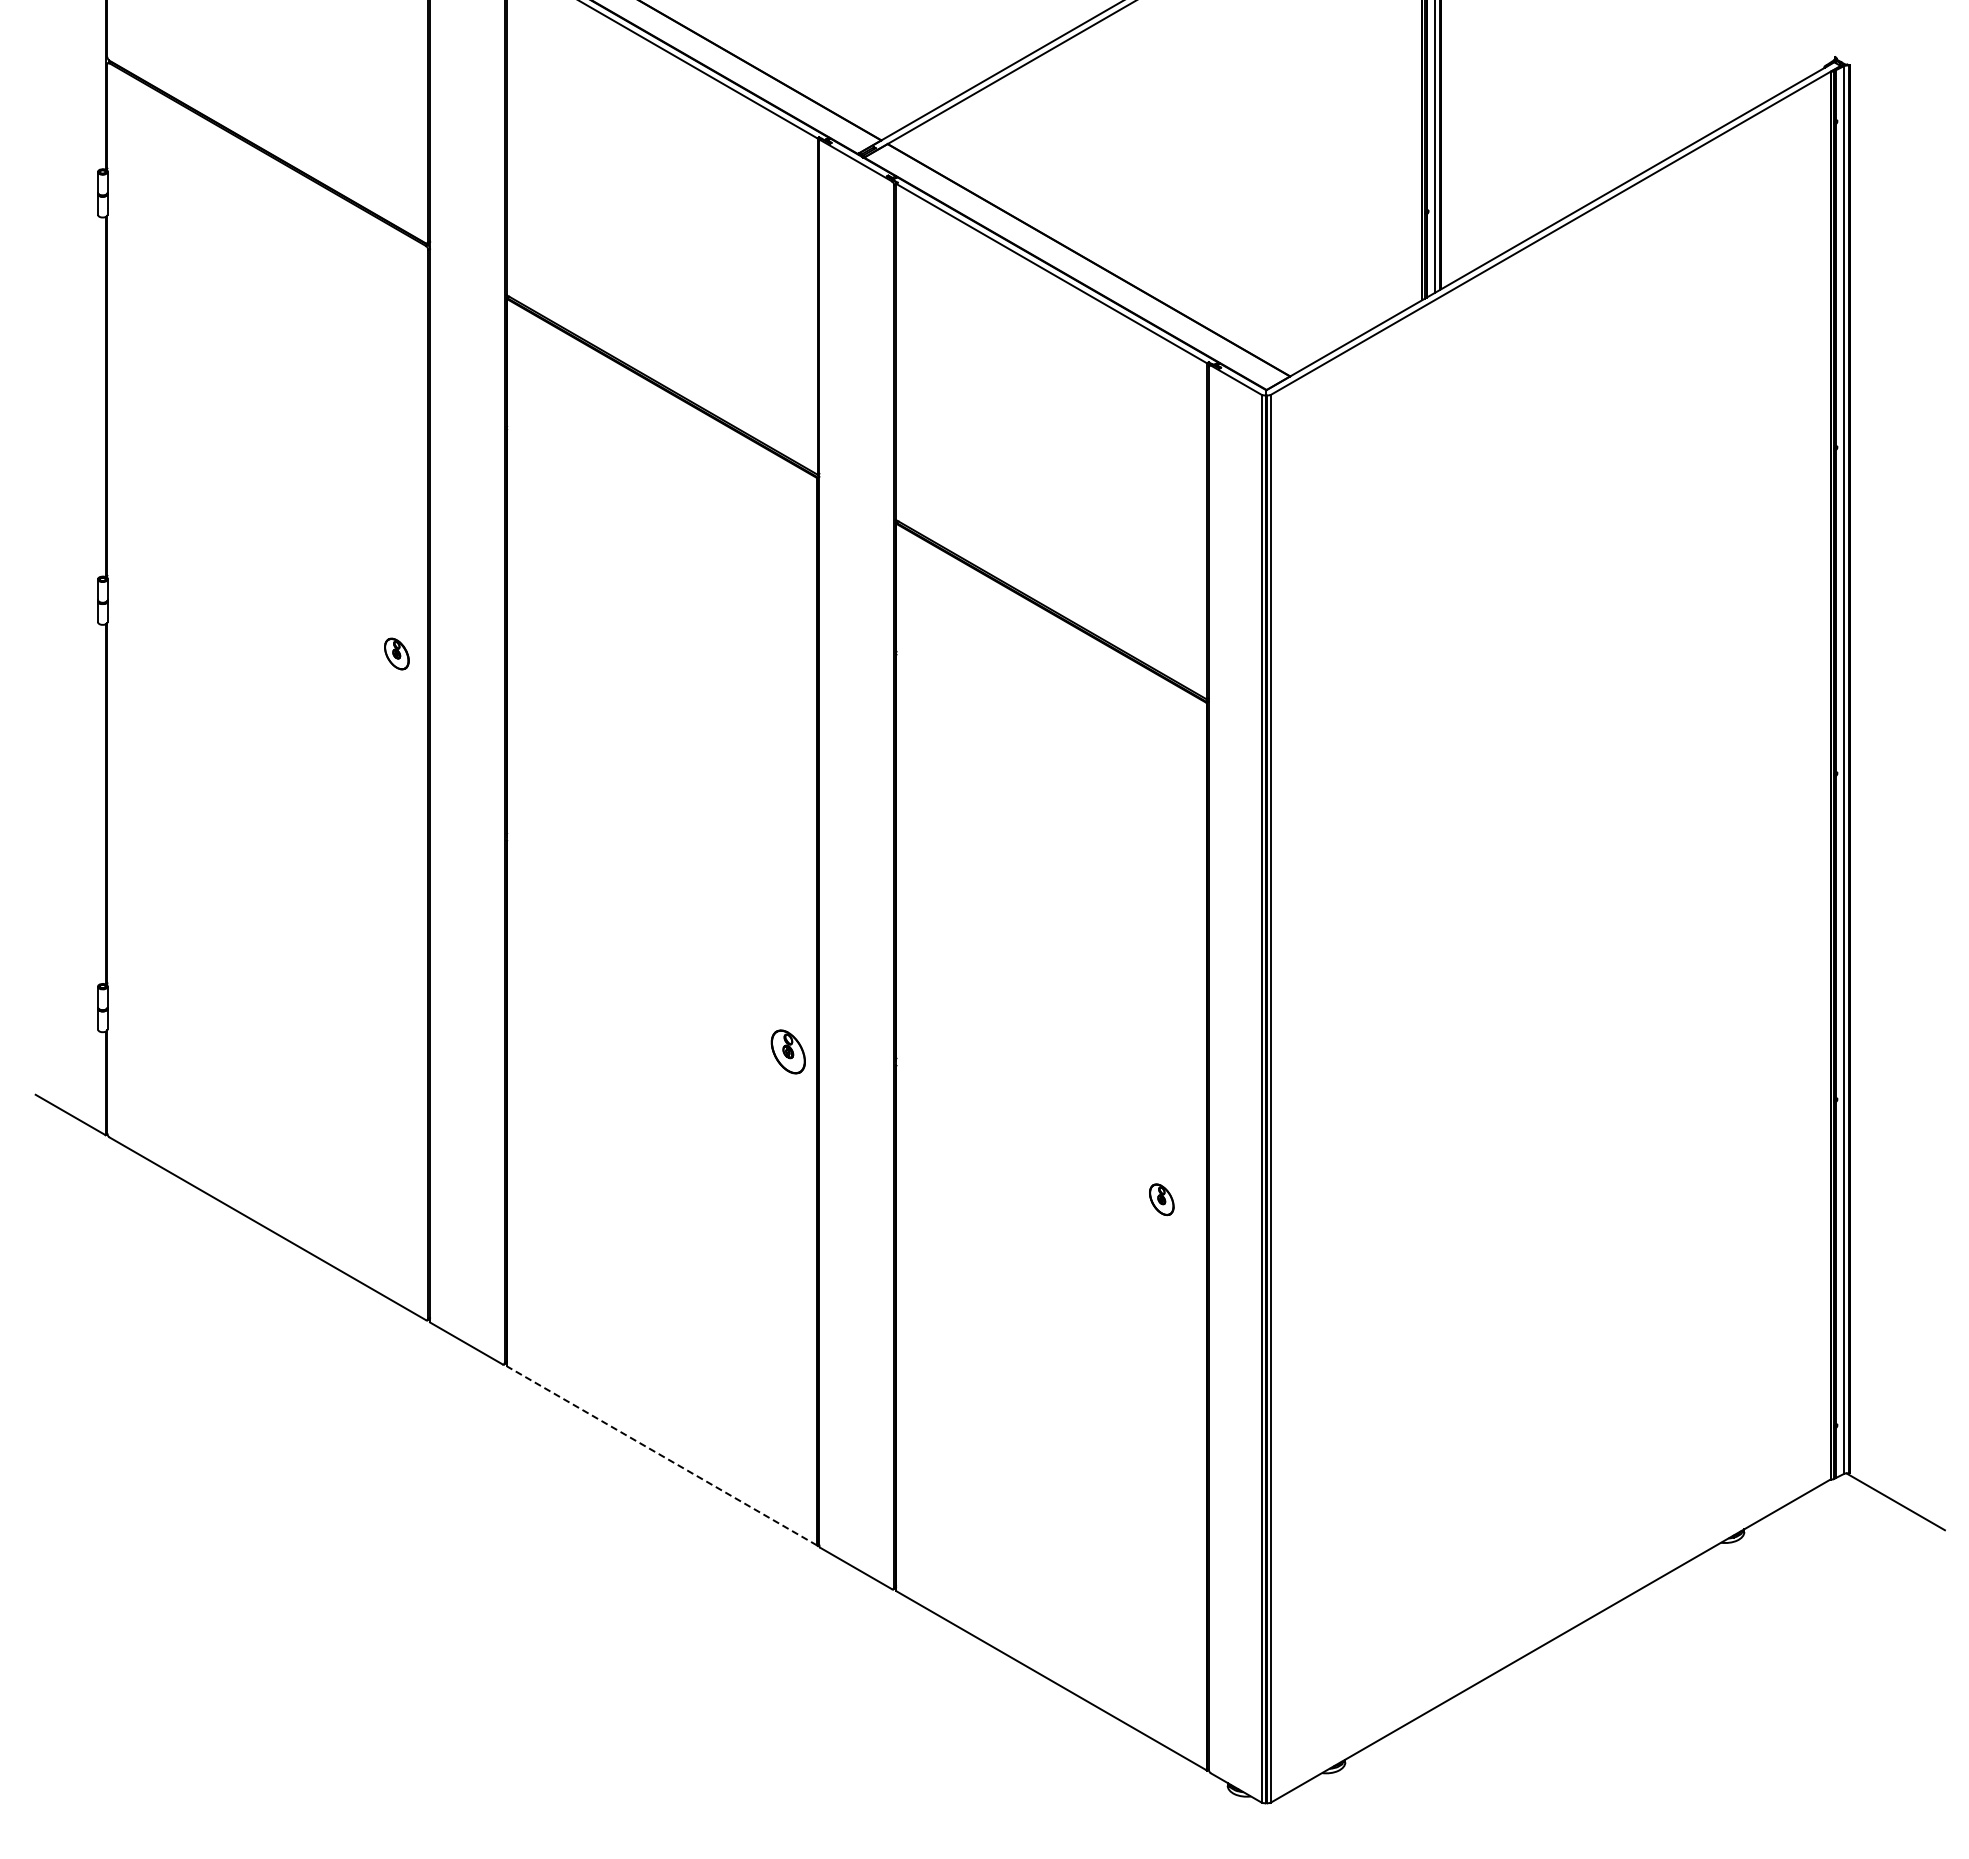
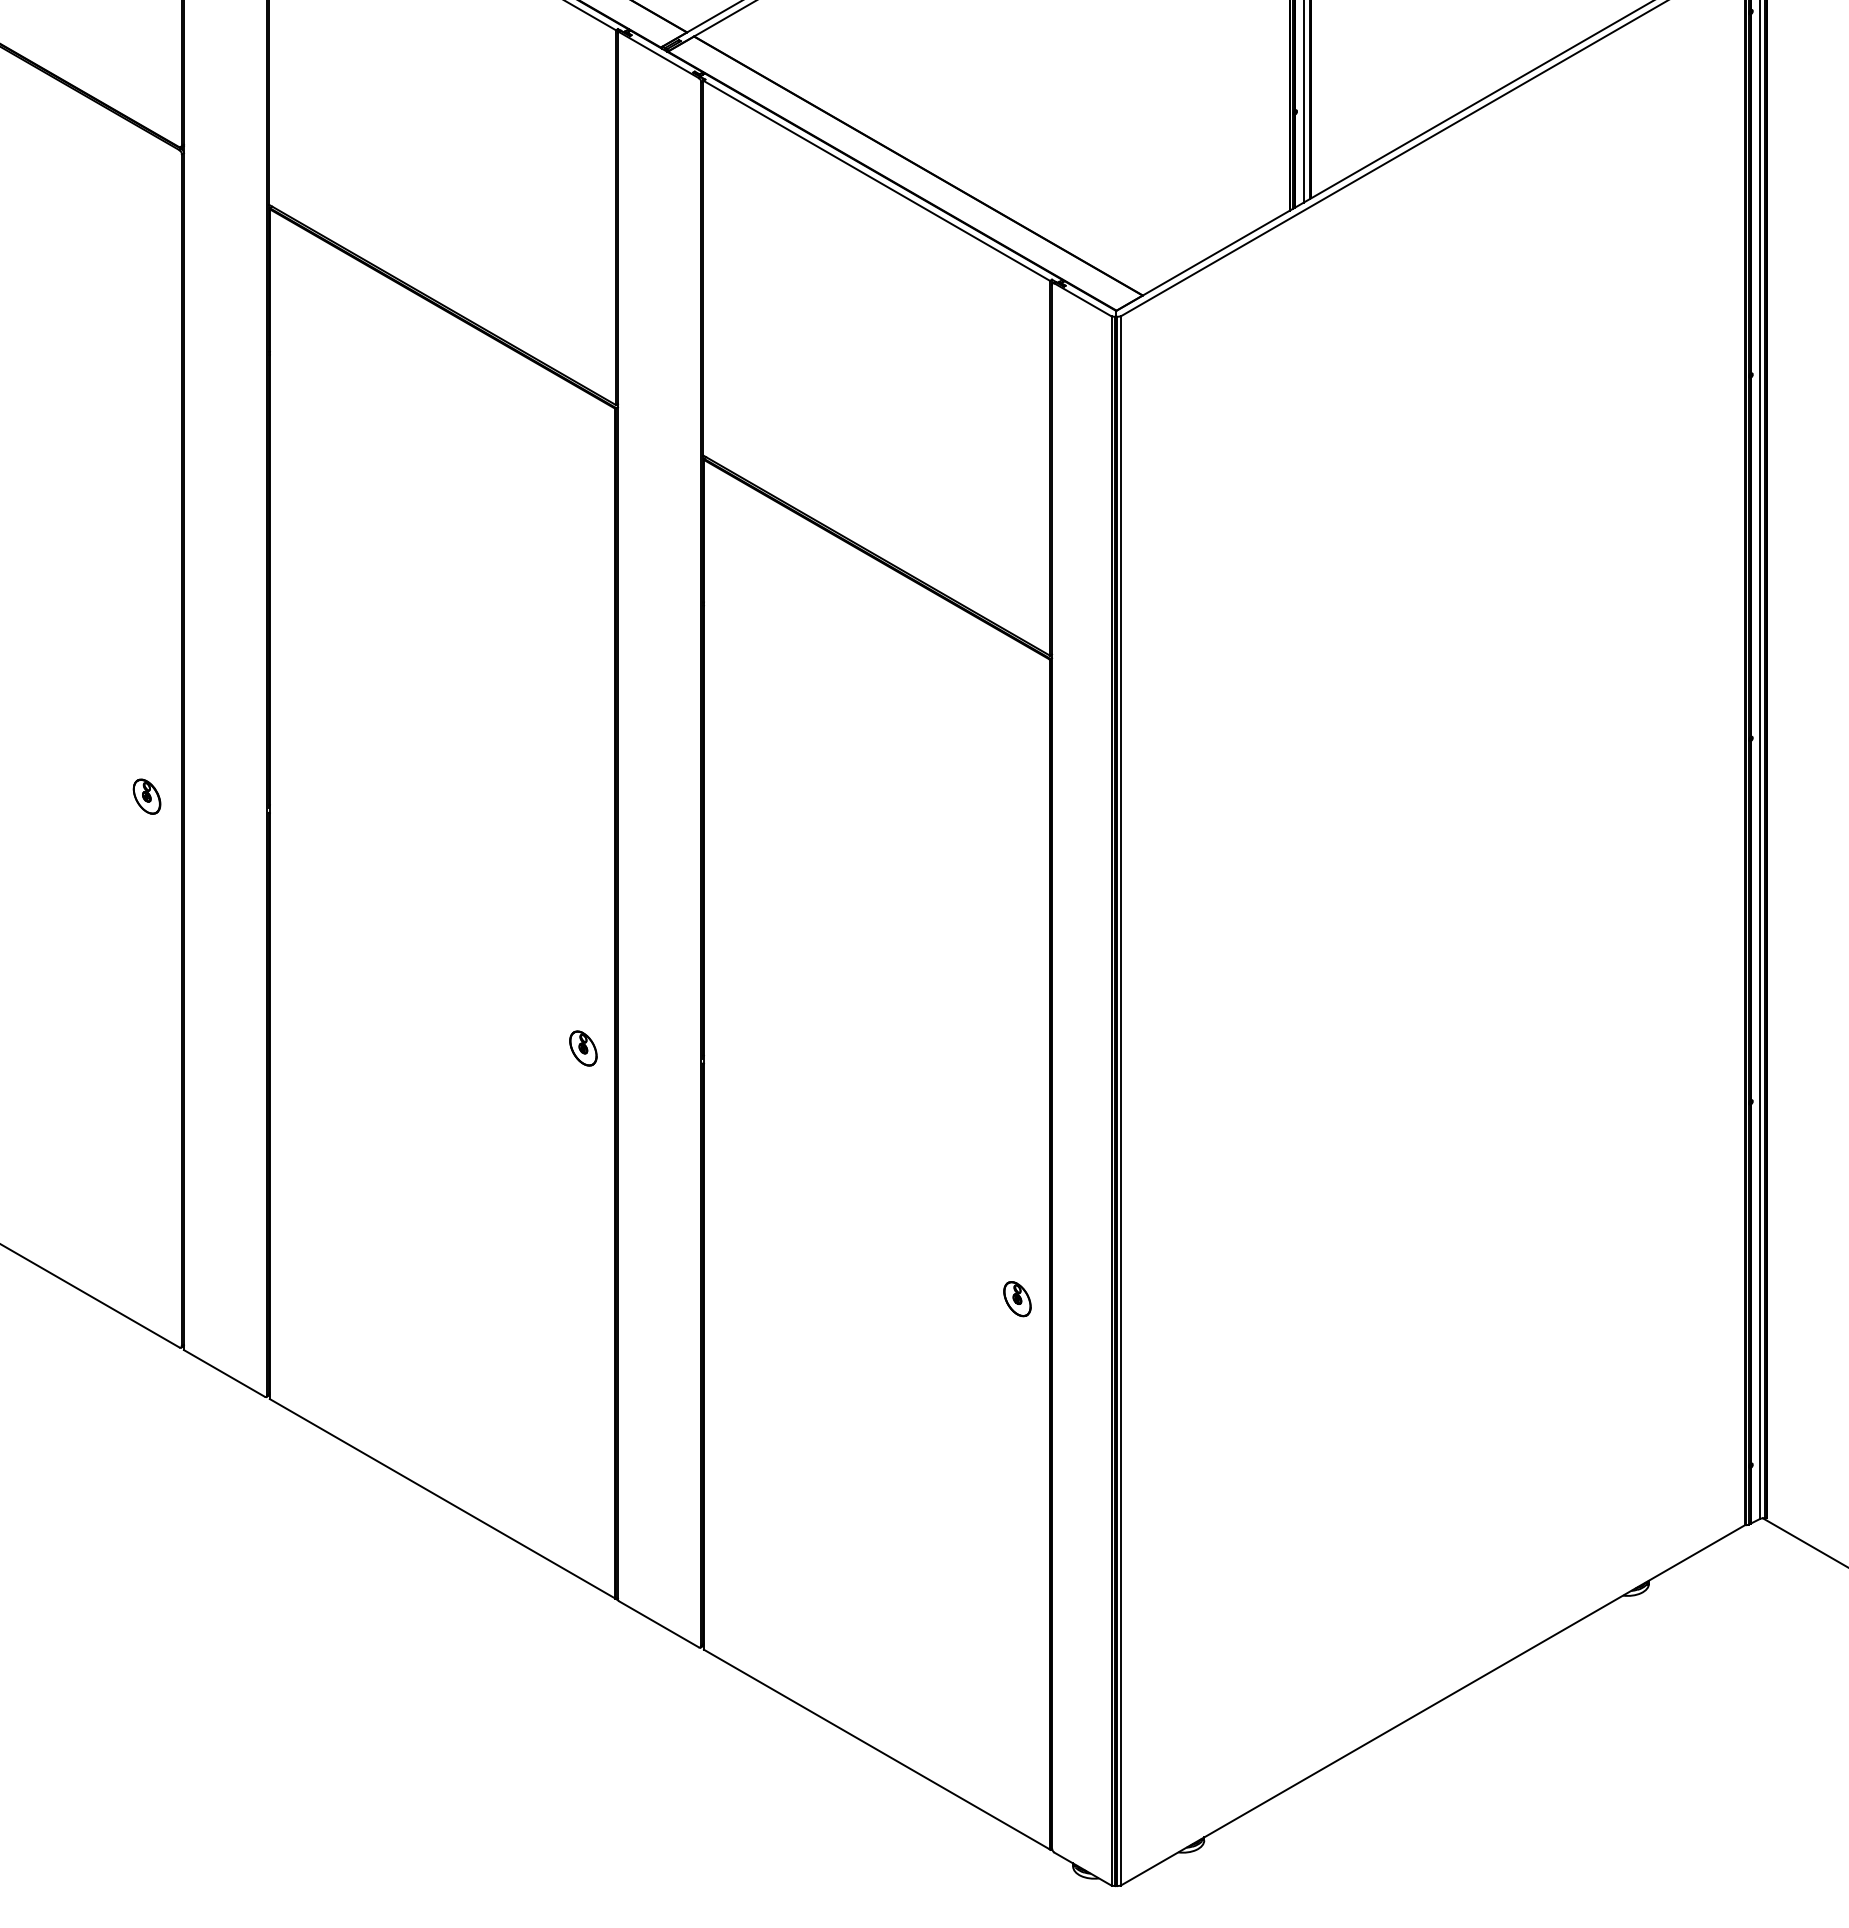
part: (396, 653) -> (146, 796), moved
part: (788, 1051) -> (583, 1048), size x0.71
part: (1161, 1199) -> (1017, 1298), moved
line: (661, 1455) -> (441, 1498), dashed -> solid

